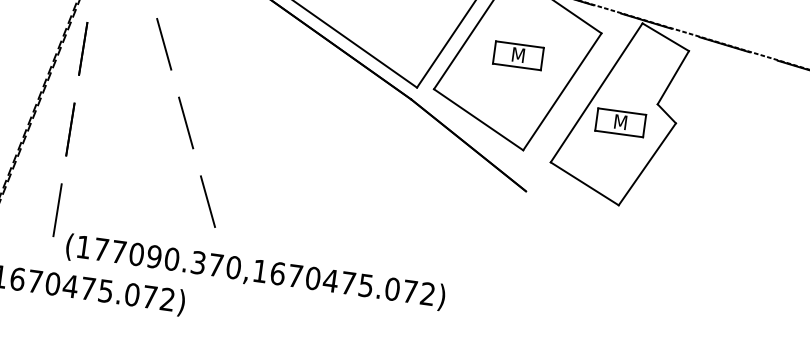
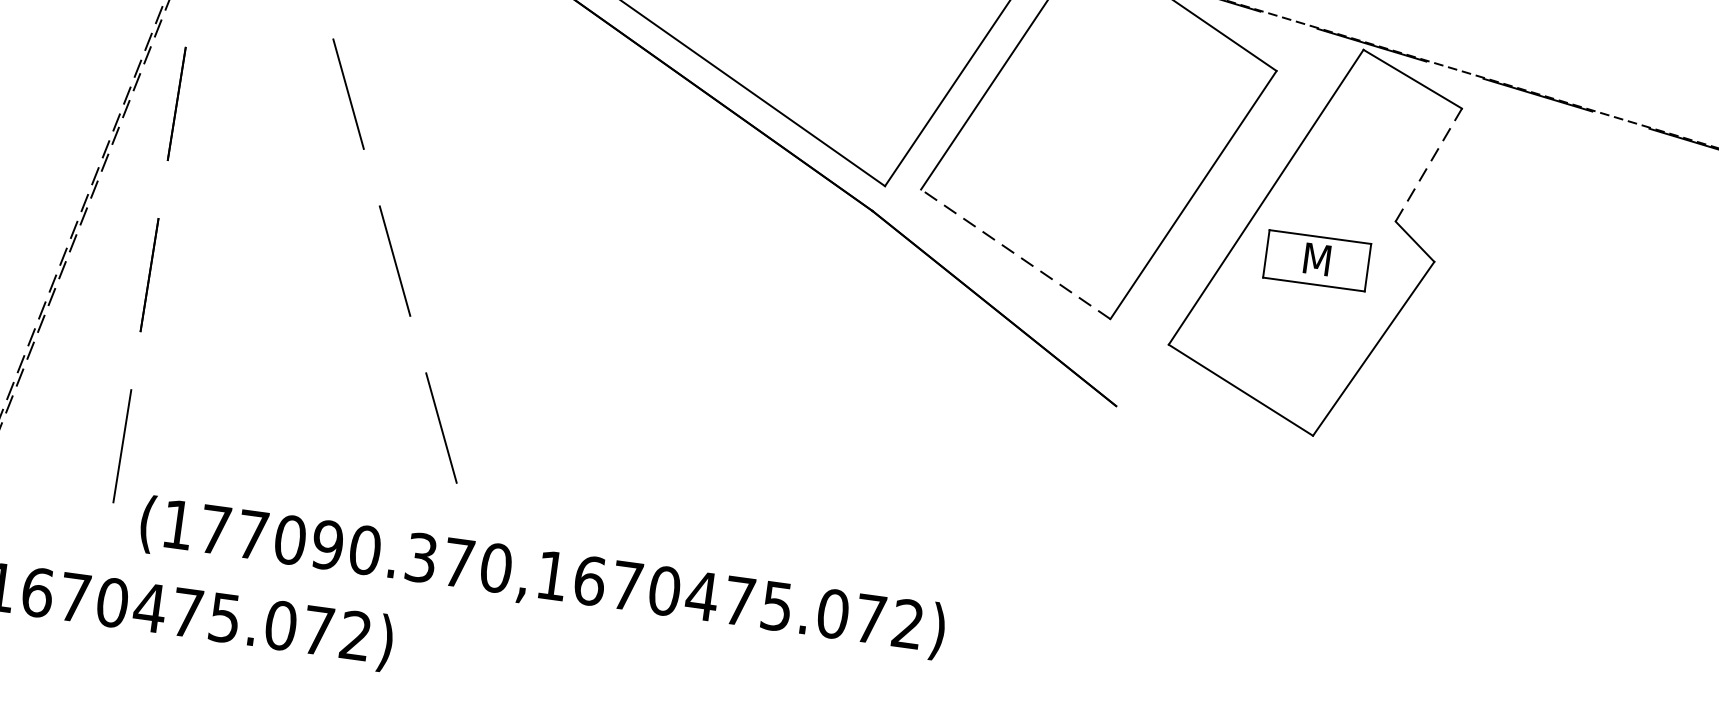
part: (518, 55) -> (1100, 117), removed
line: (673, 77) -> (1429, 164), solid -> dashed
line: (478, 119) -> (1015, 253), solid -> dashed

